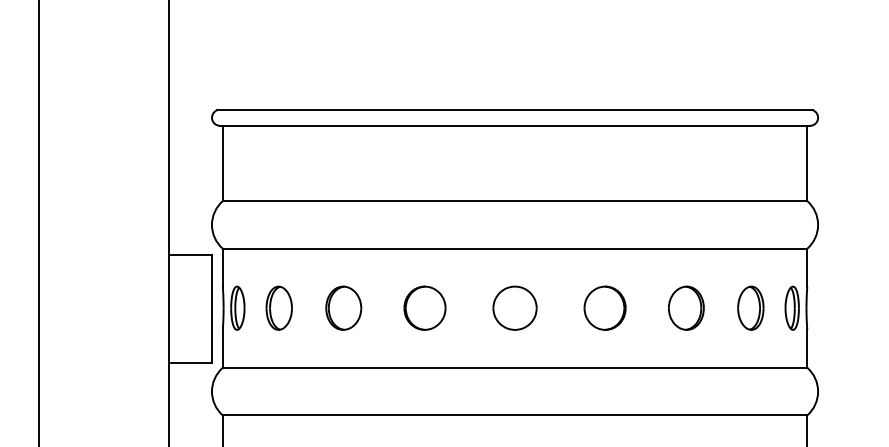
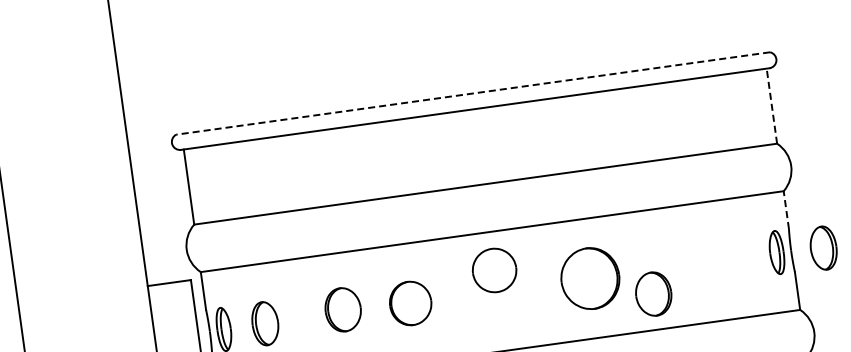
line: (515, 110) -> (473, 93), solid -> dashed
line: (807, 163) -> (772, 106), solid -> dashed
line: (807, 267) -> (786, 209), solid -> dashed
part: (343, 307) -> (342, 309), moved
part: (514, 307) -> (493, 269), moved
part: (604, 307) -> (589, 277), size x1.4
part: (686, 307) -> (653, 293), moved
part: (750, 307) -> (823, 247), moved

